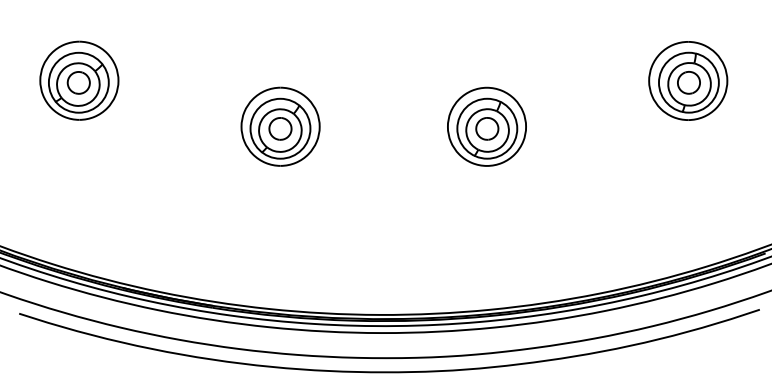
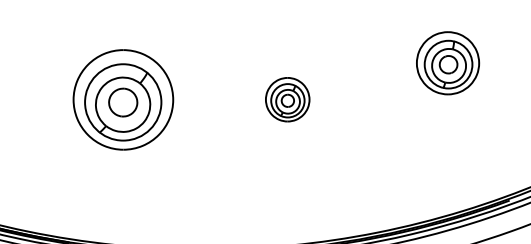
part: (280, 126) -> (123, 99), size x1.6
part: (486, 126) -> (287, 99), size x0.7

